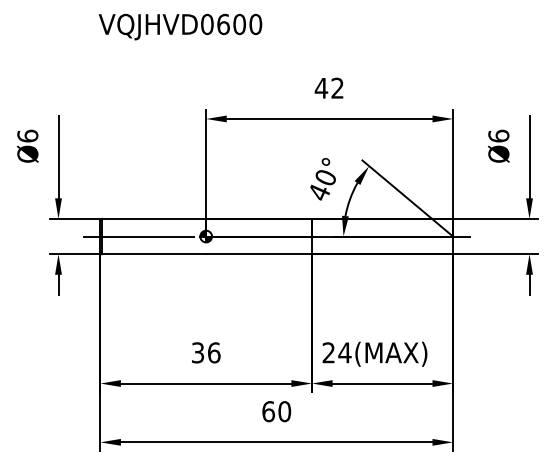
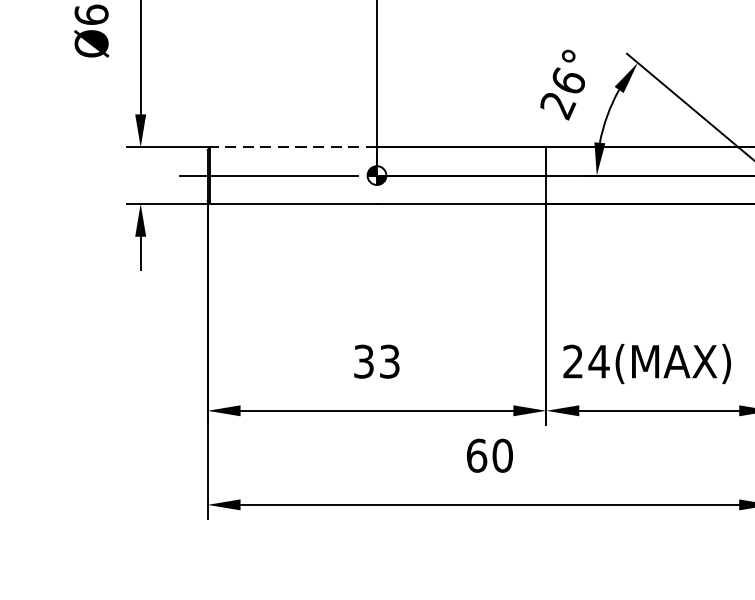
text: (322, 185) -> (563, 93), 40° -> 26°
line: (153, 218) -> (292, 146), solid -> dashed
text: (214, 352) -> (390, 361), 36 -> 33

